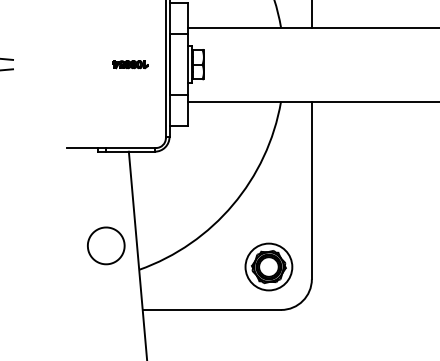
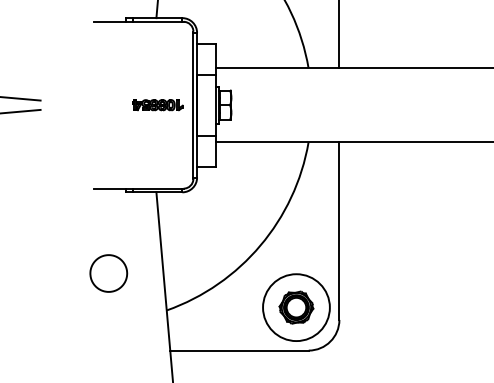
part: (129, 64) -> (157, 105), size x1.43
part: (105, 245) -> (108, 273), moved
circle: (268, 266) -> (296, 307), size x1.43

